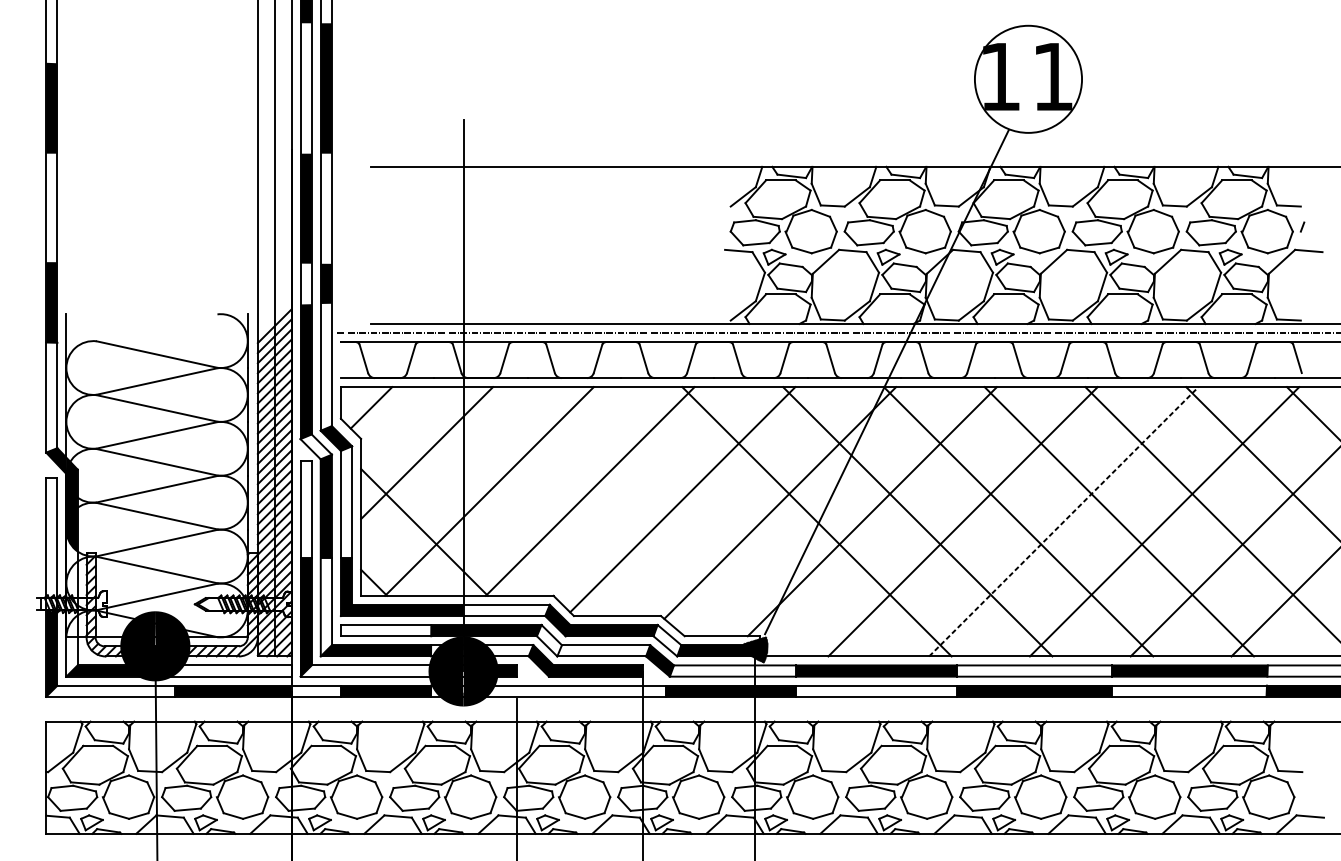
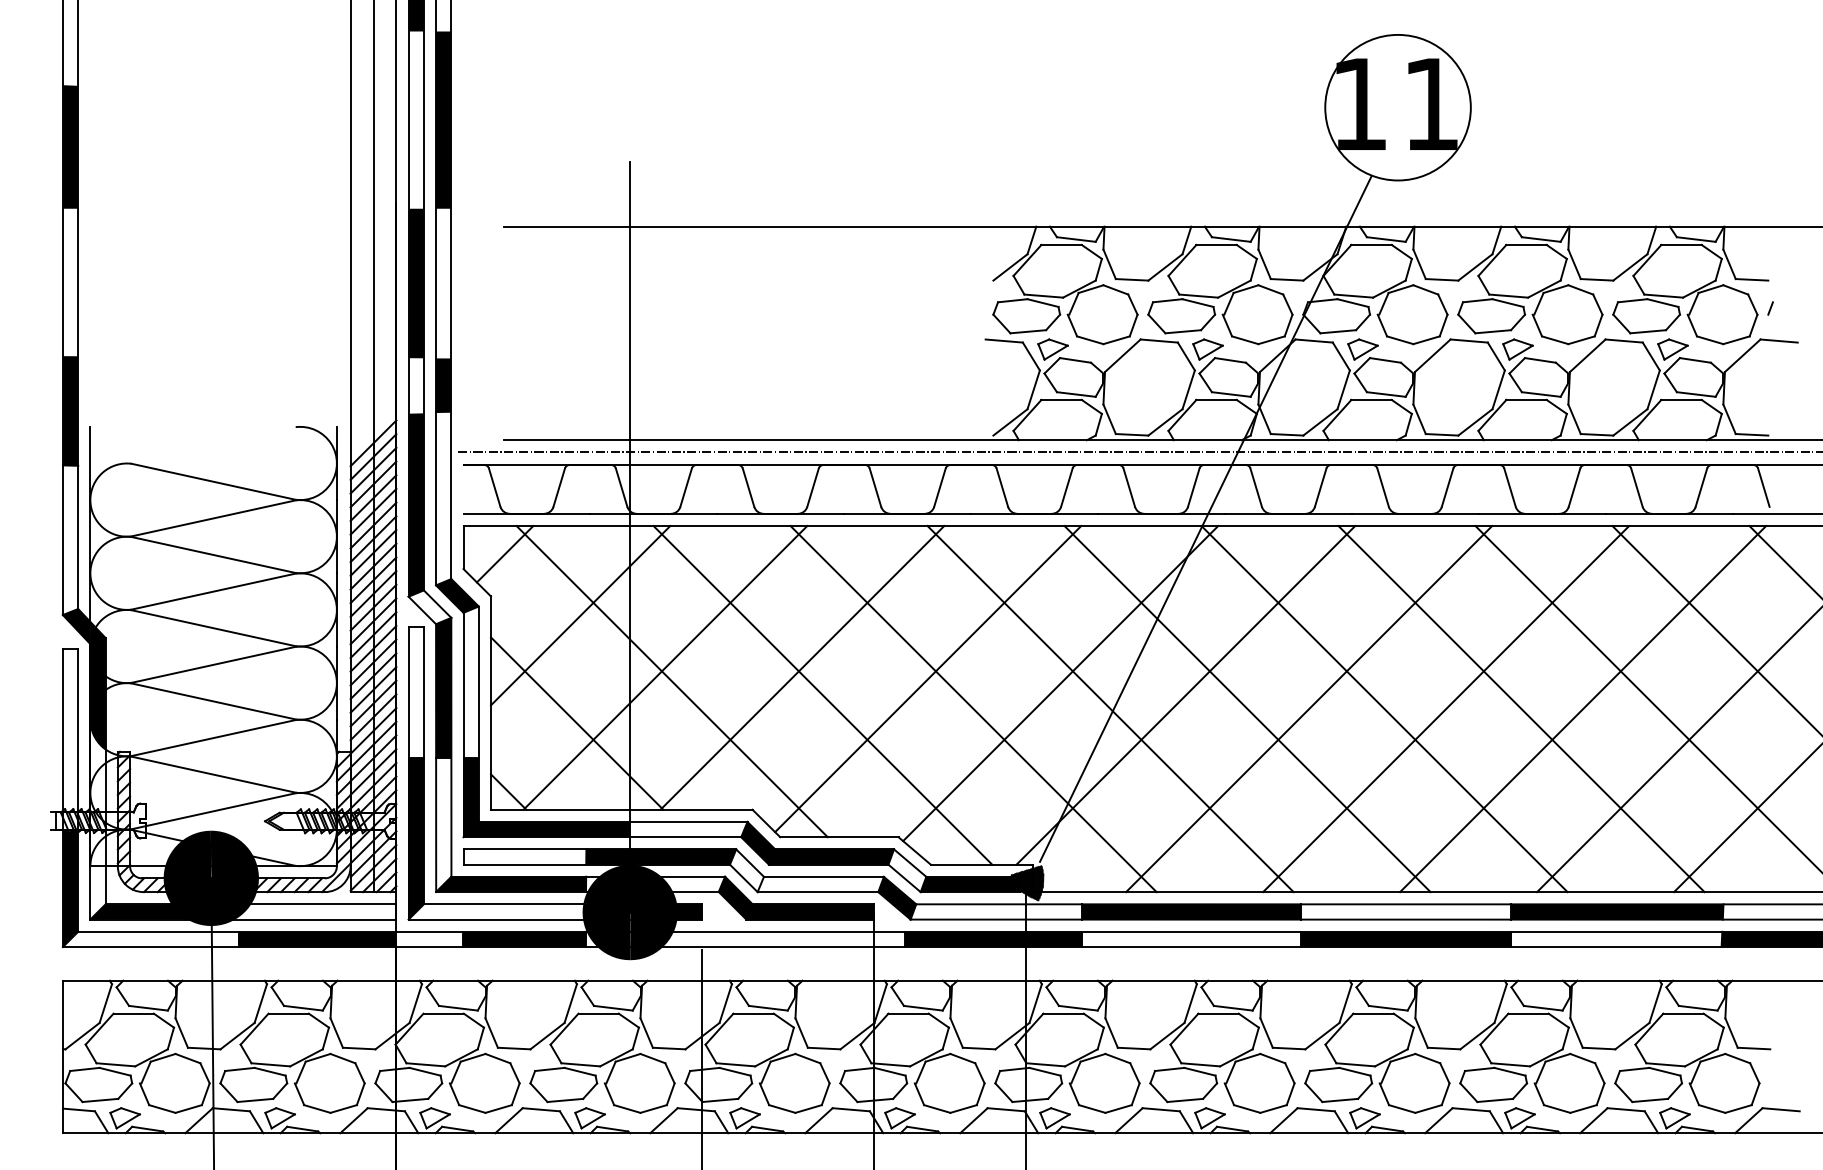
line: (493, 501) -> (671, 681), added
line: (605, 511) -> (822, 695), added
line: (716, 522) -> (973, 709), added
line: (1064, 522) -> (1446, 709), dashed -> solid

